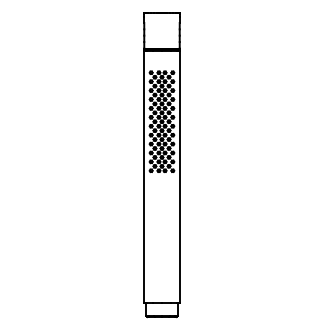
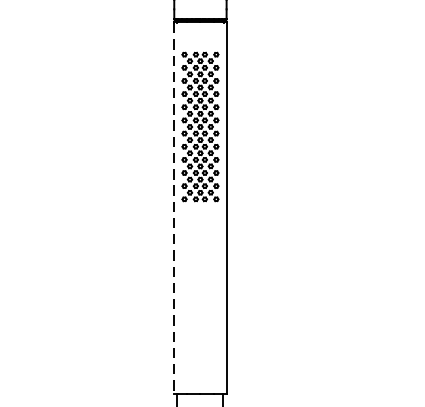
line: (144, 176) -> (174, 207), solid -> dashed

